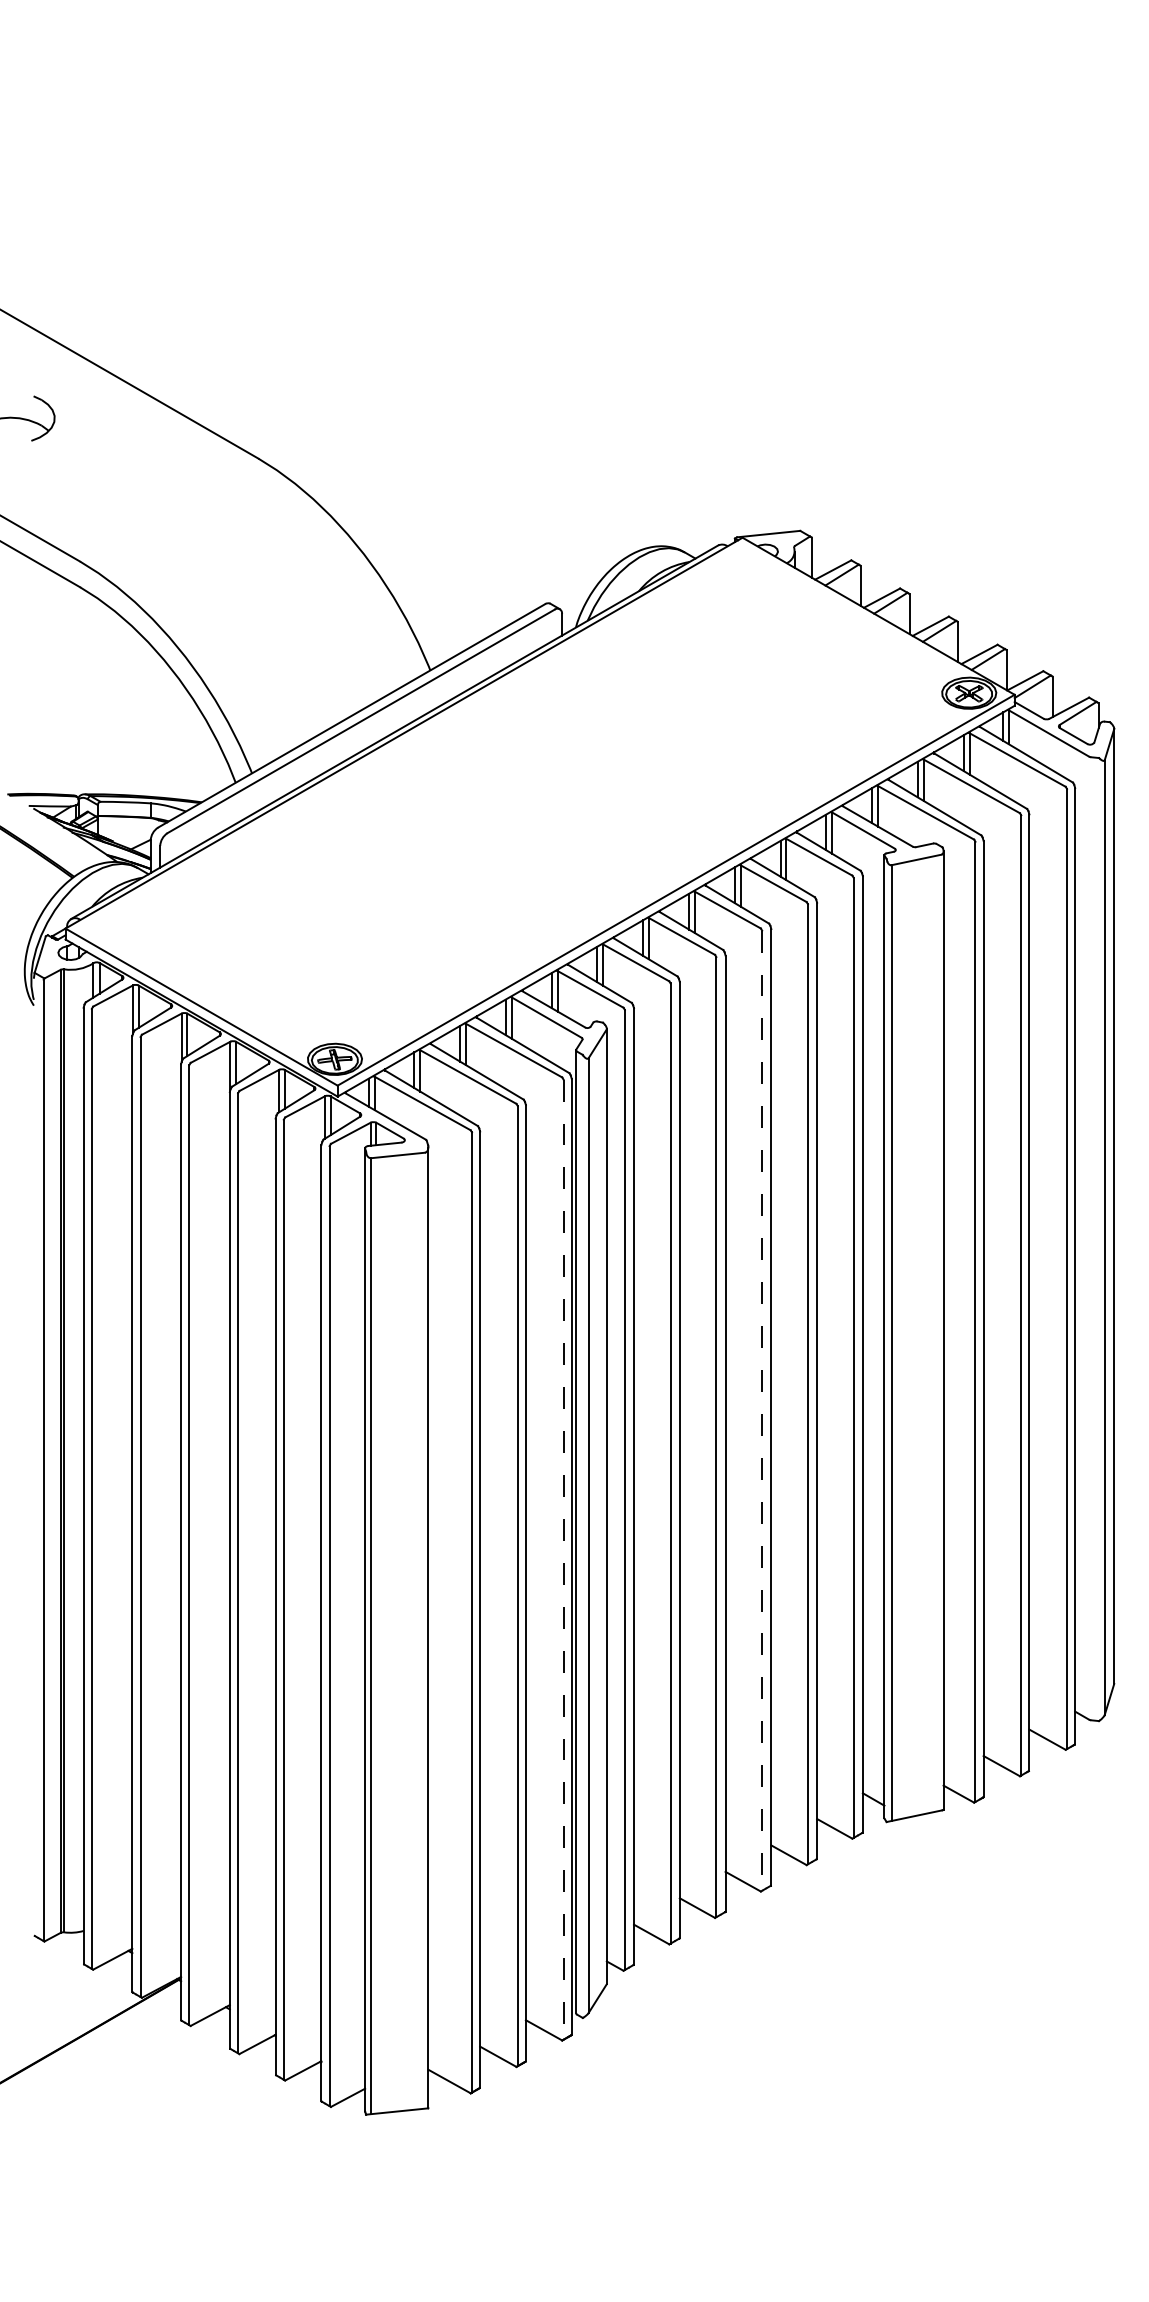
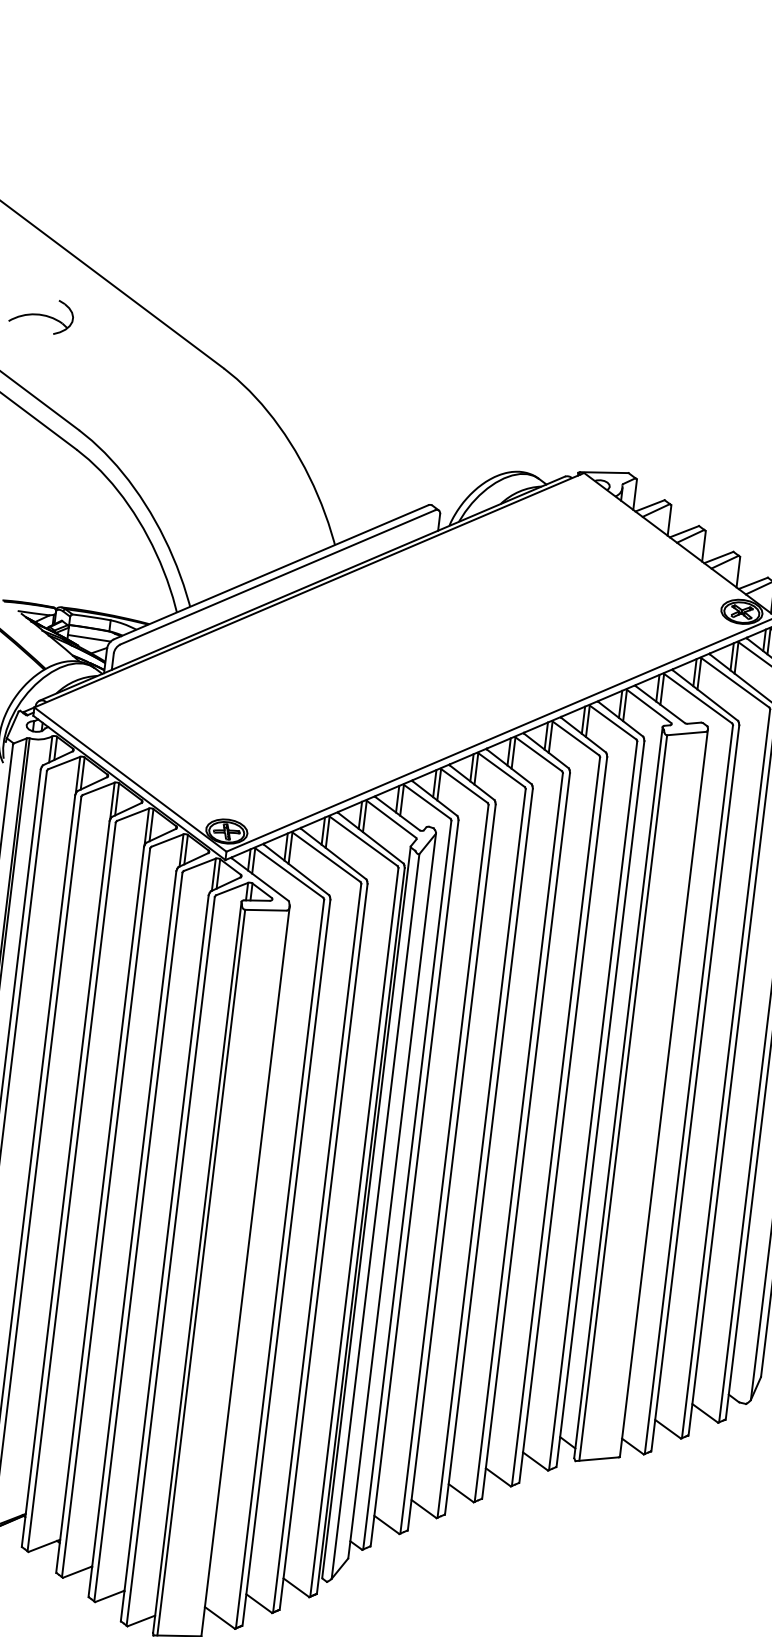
line: (125, 830) -> (88, 638), added
line: (762, 1411) -> (519, 1138), dashed -> solid
line: (563, 1560) -> (354, 1232), dashed -> solid

